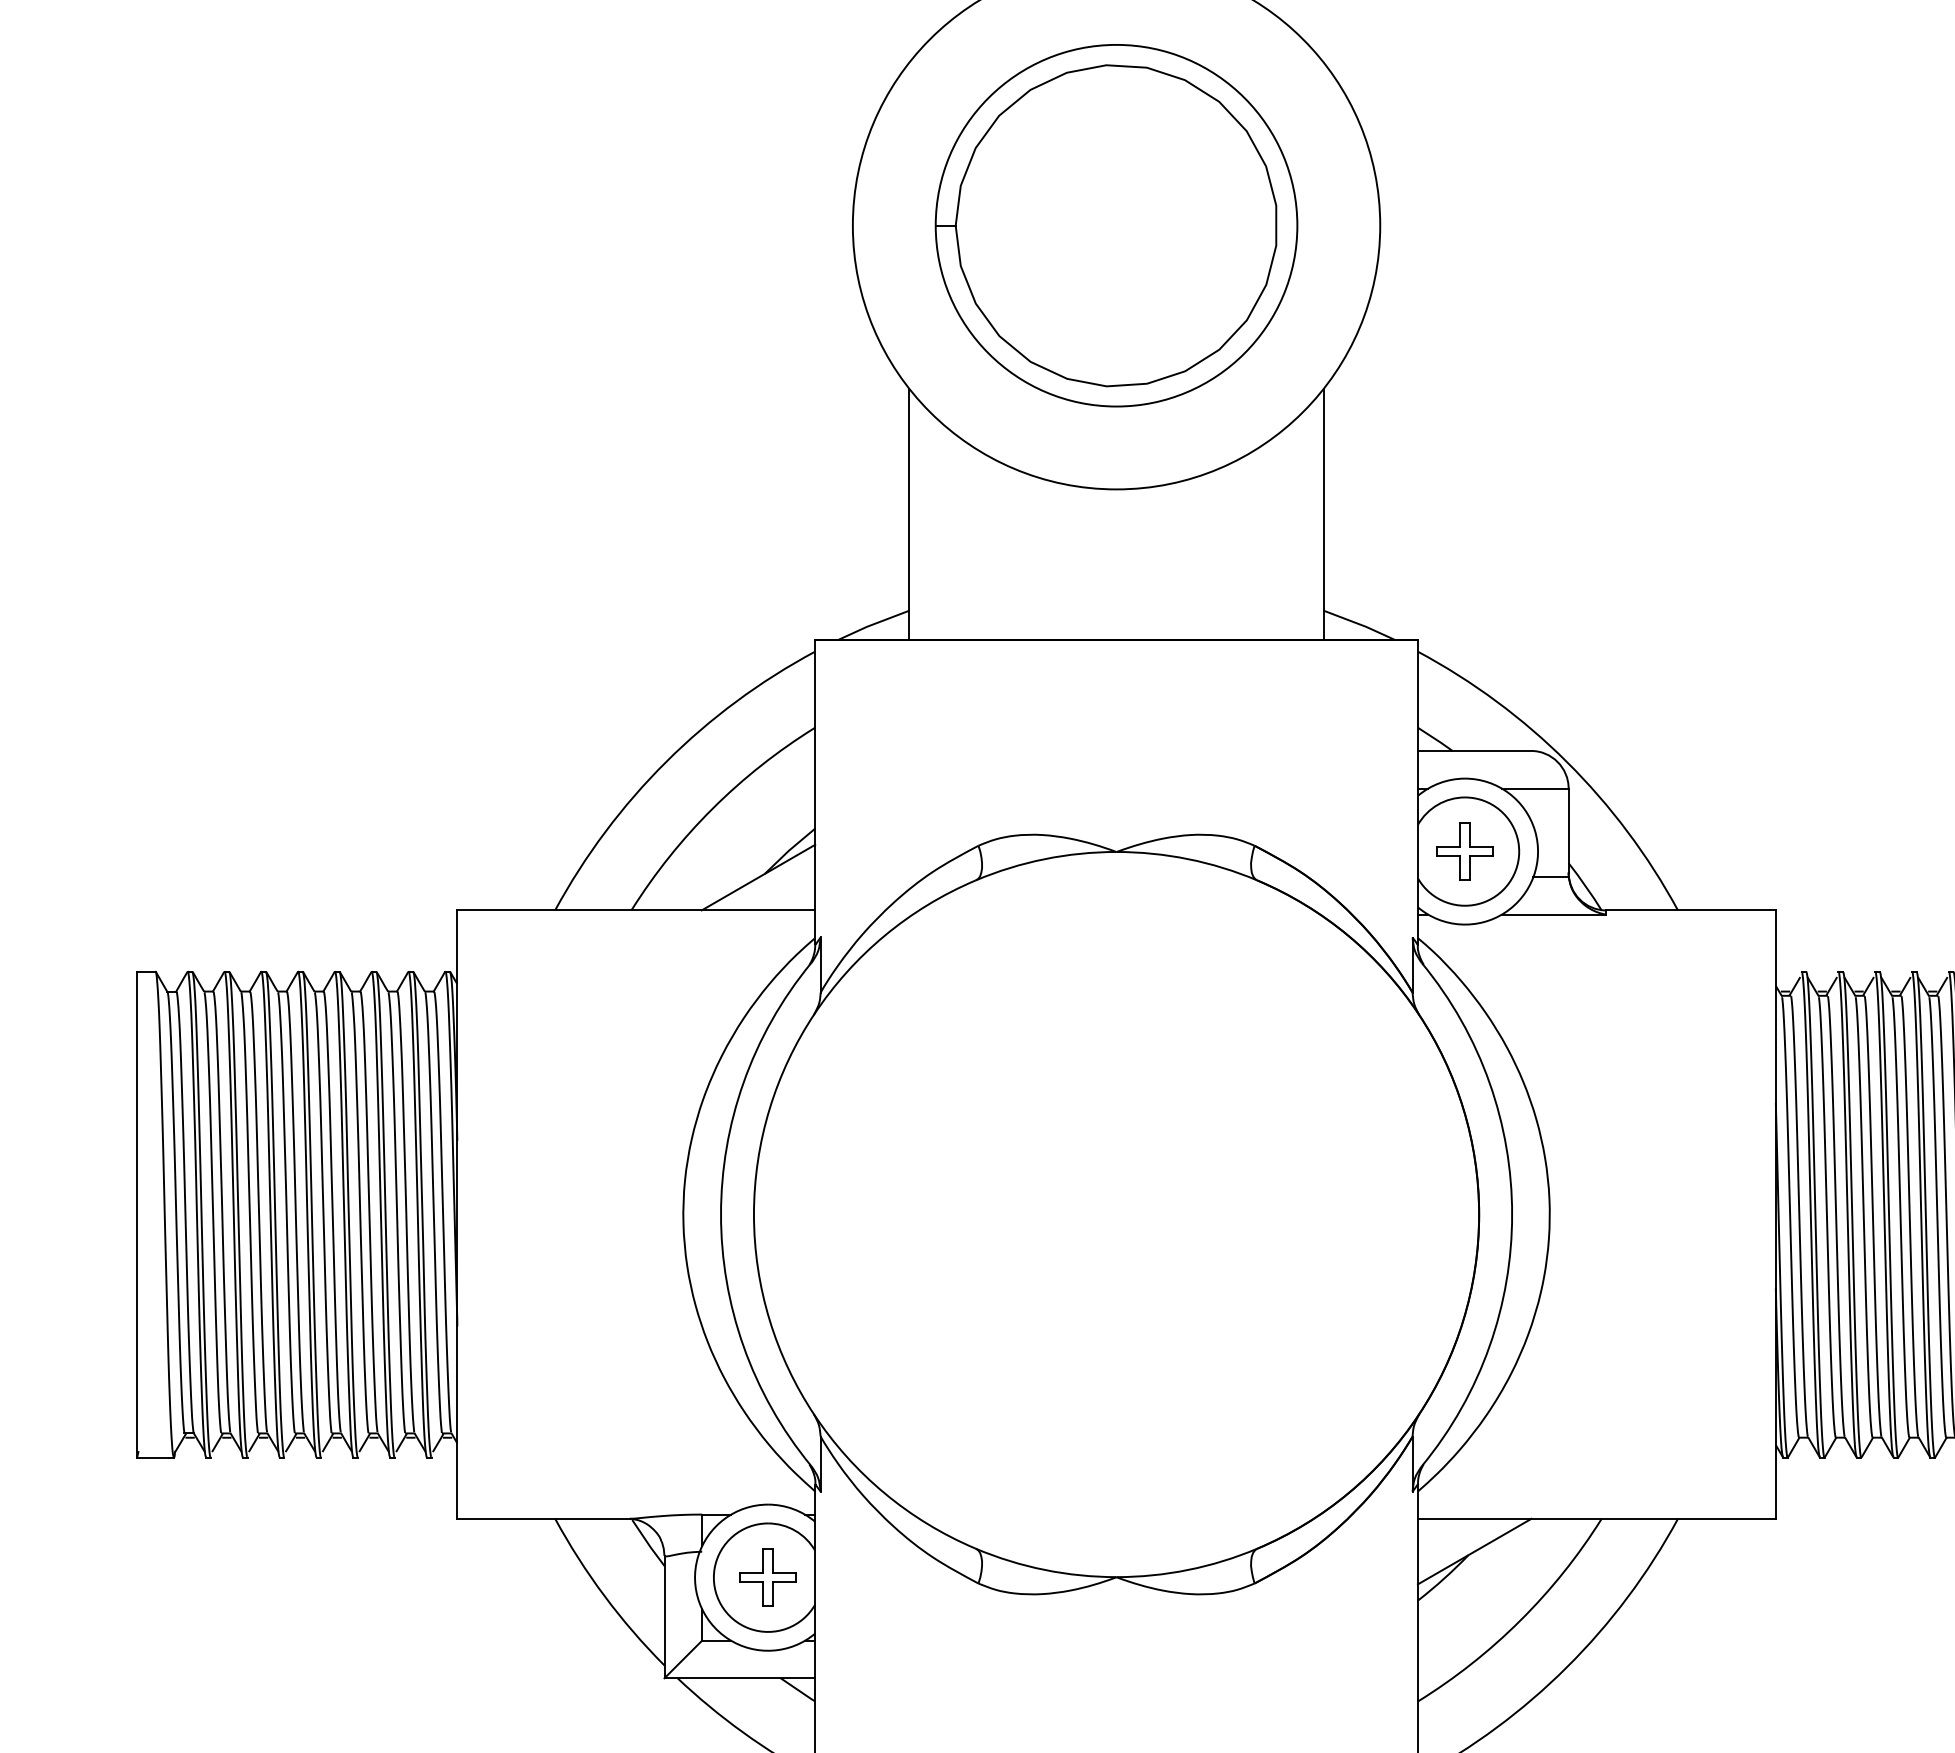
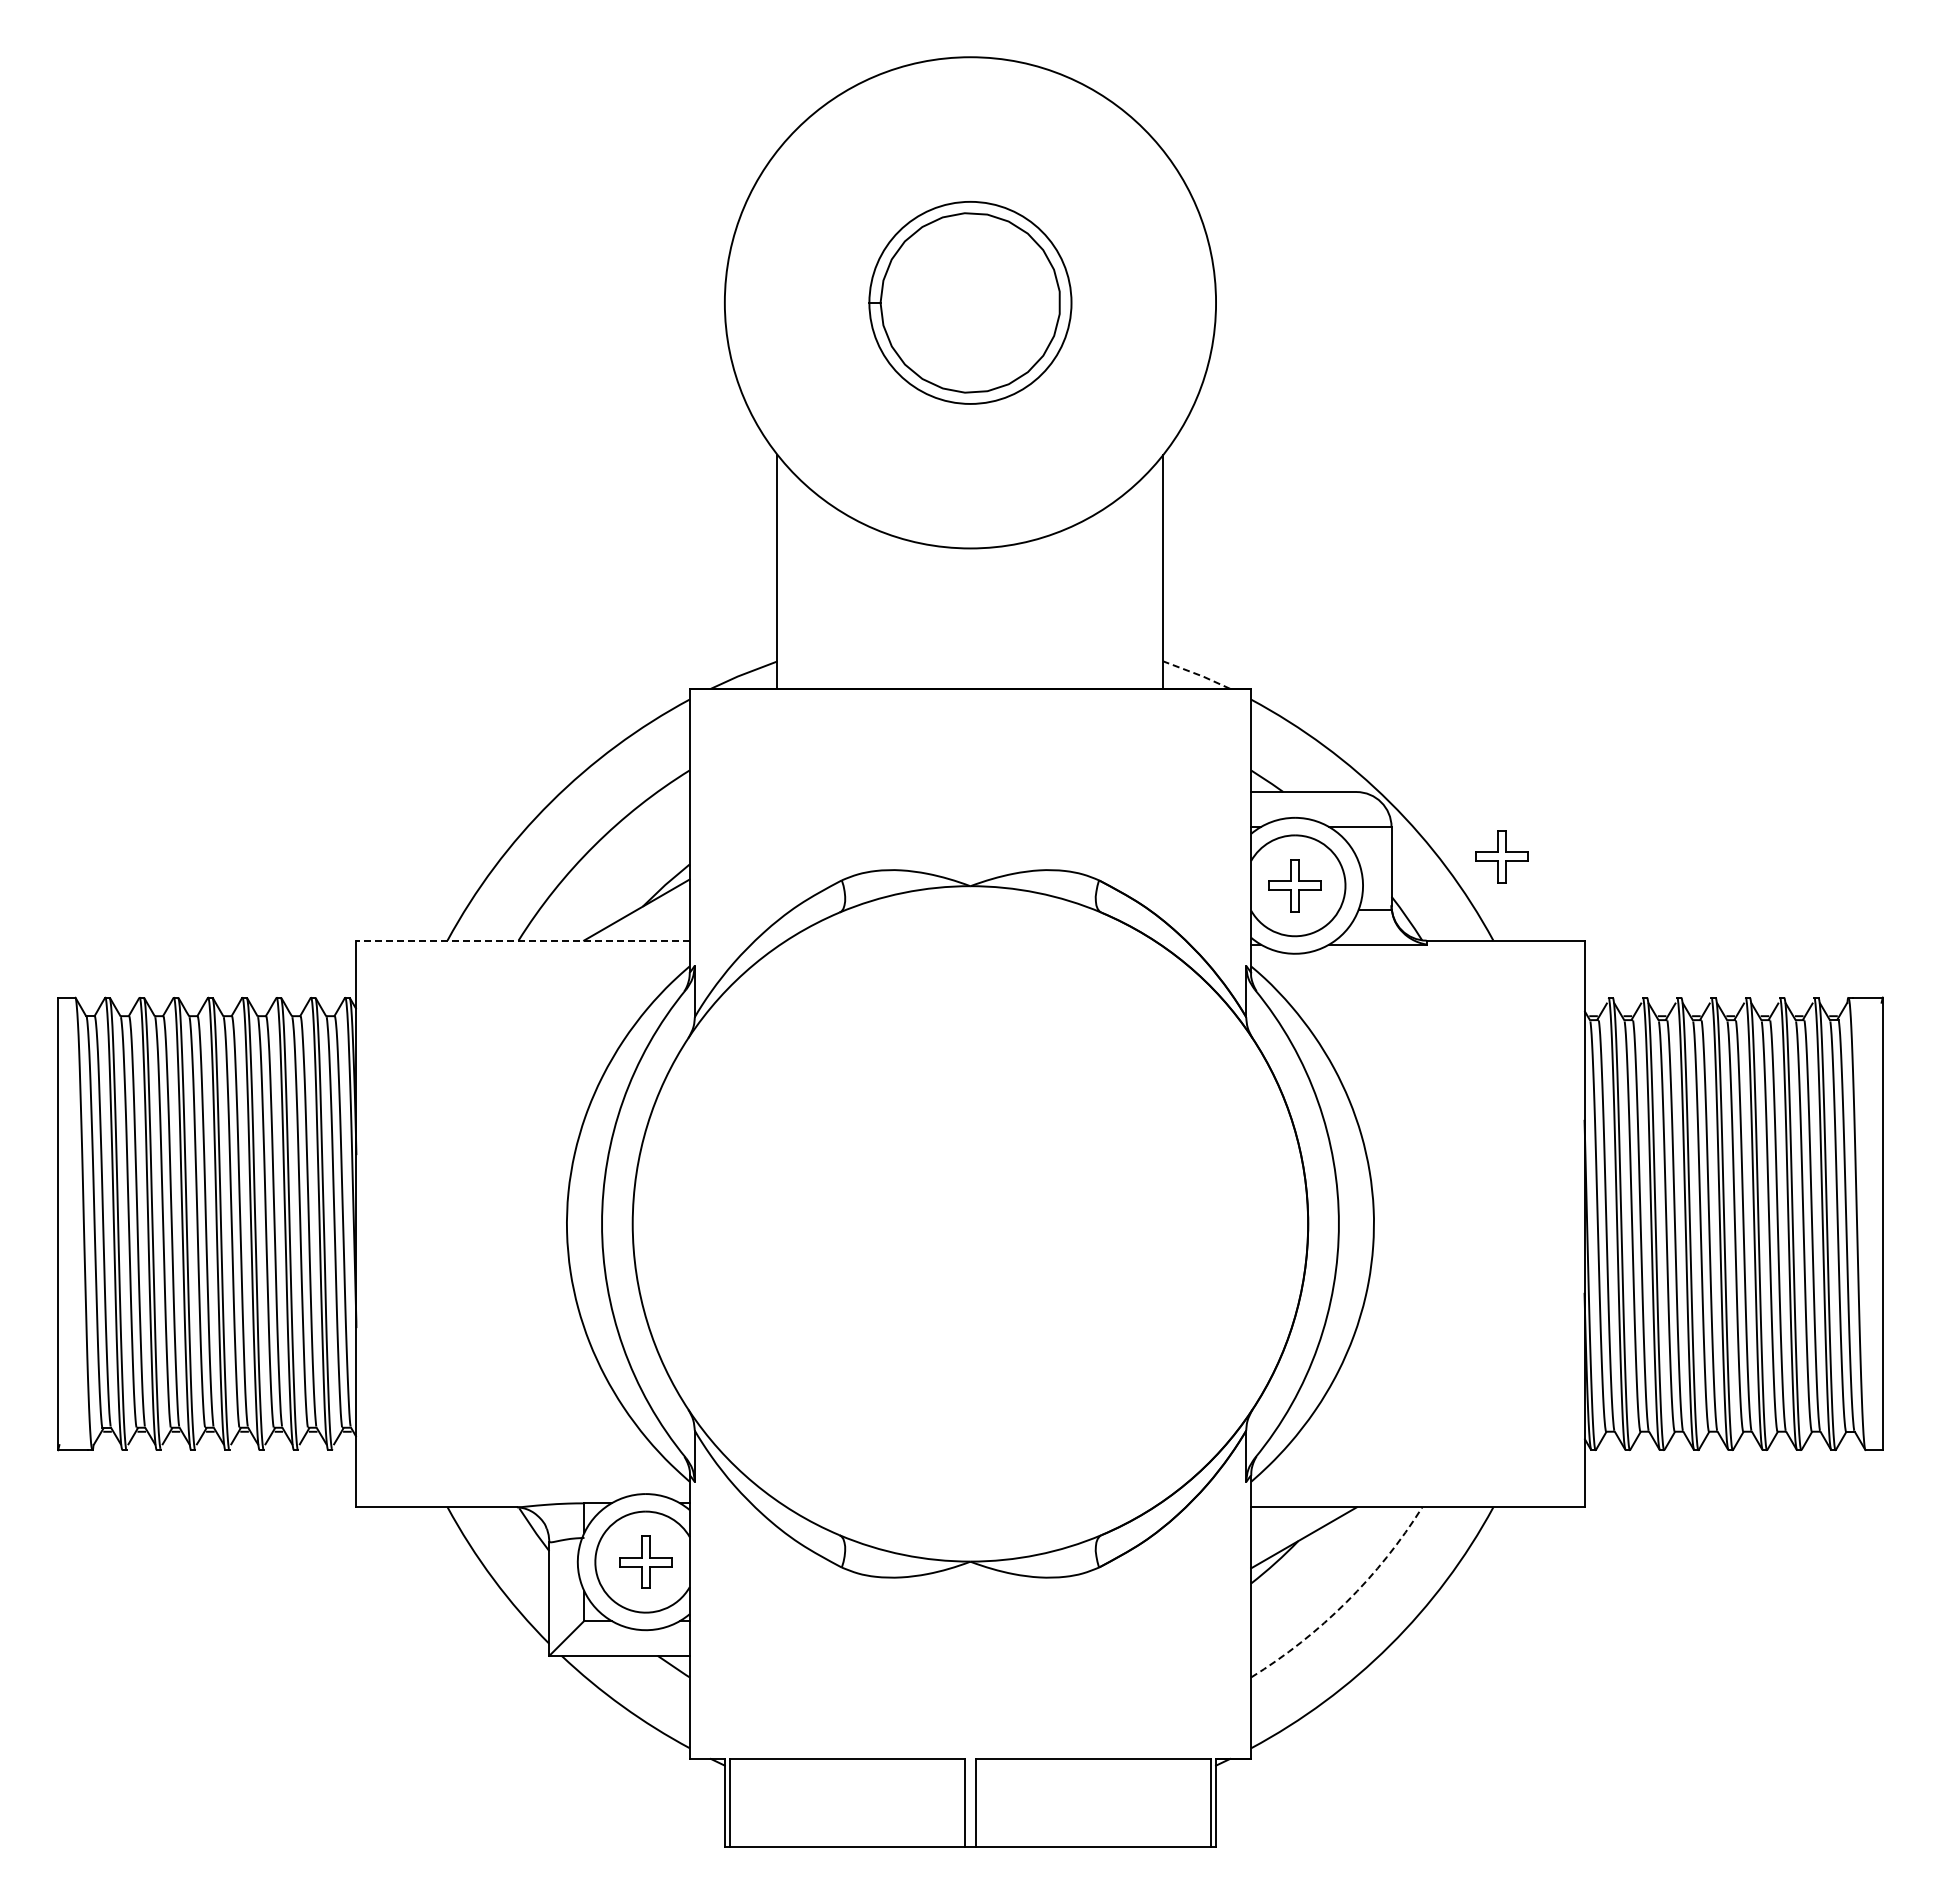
part: (1116, 225) -> (970, 302), size x0.6
line: (1360, 624) -> (1197, 674), solid -> dashed
part: (1686, 820) -> (1501, 856), added
line: (636, 910) -> (523, 940), solid -> dashed
arc: (1520, 1621) -> (1346, 1602), solid -> dashed

